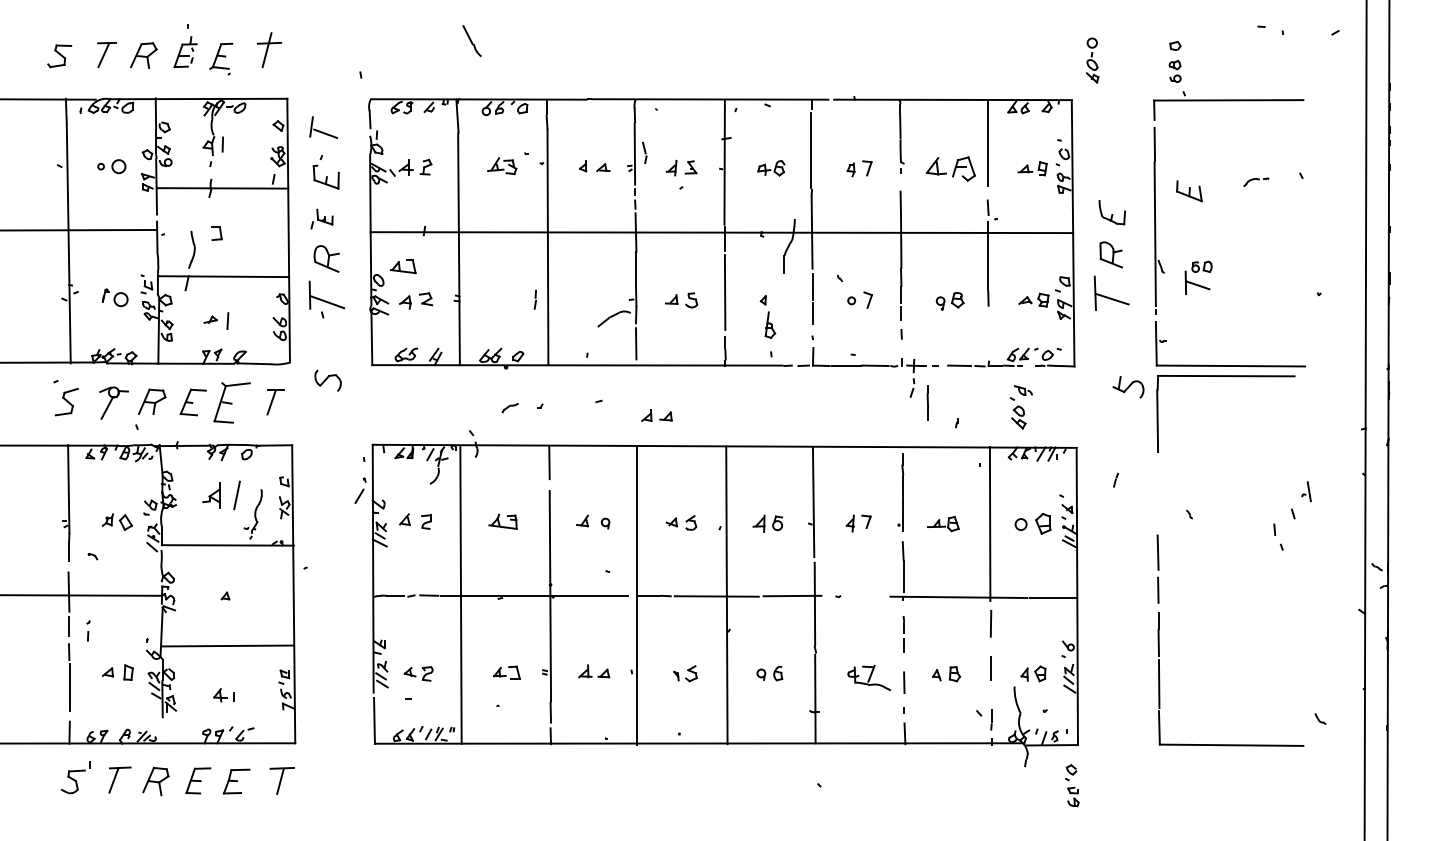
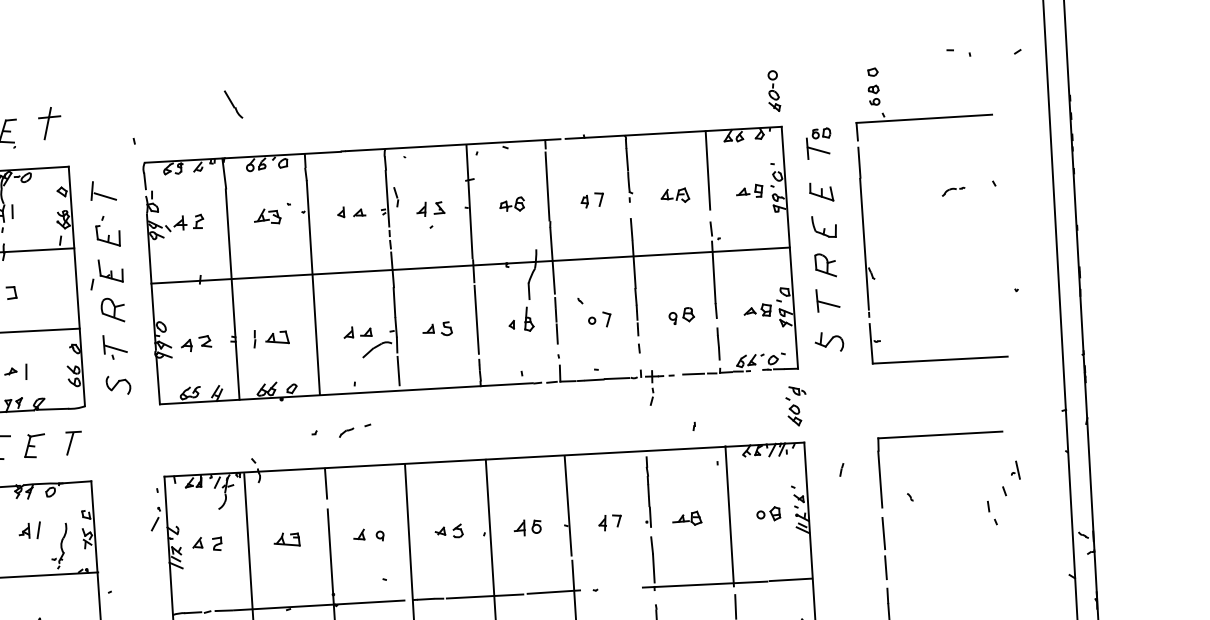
part: (1092, 60) -> (773, 91), moved
part: (950, 168) -> (675, 195), size x0.62
part: (1189, 191) -> (821, 192), moved
part: (321, 218) -> (106, 273), size x1.67
part: (403, 266) -> (277, 337), moved
part: (1198, 277) -> (818, 143), moved
part: (1111, 293) -> (827, 300), size x0.71
line: (534, 298) -> (253, 338), moved
part: (326, 299) -> (114, 347), size x0.71
part: (770, 324) -> (528, 318), moved
part: (1225, 376) -> (939, 435), moved
part: (327, 380) -> (117, 385), moved
part: (1128, 387) -> (829, 342), moved
part: (232, 402) -> (34, 445), size x0.62
line: (927, 402) -> (718, 343), moved
part: (1020, 407) -> (795, 406), moved
part: (509, 408) -> (345, 433), moved
part: (656, 415) -> (357, 332), moved
part: (221, 495) -> (29, 530), size x0.62
part: (1032, 524) -> (768, 514), size x0.71

